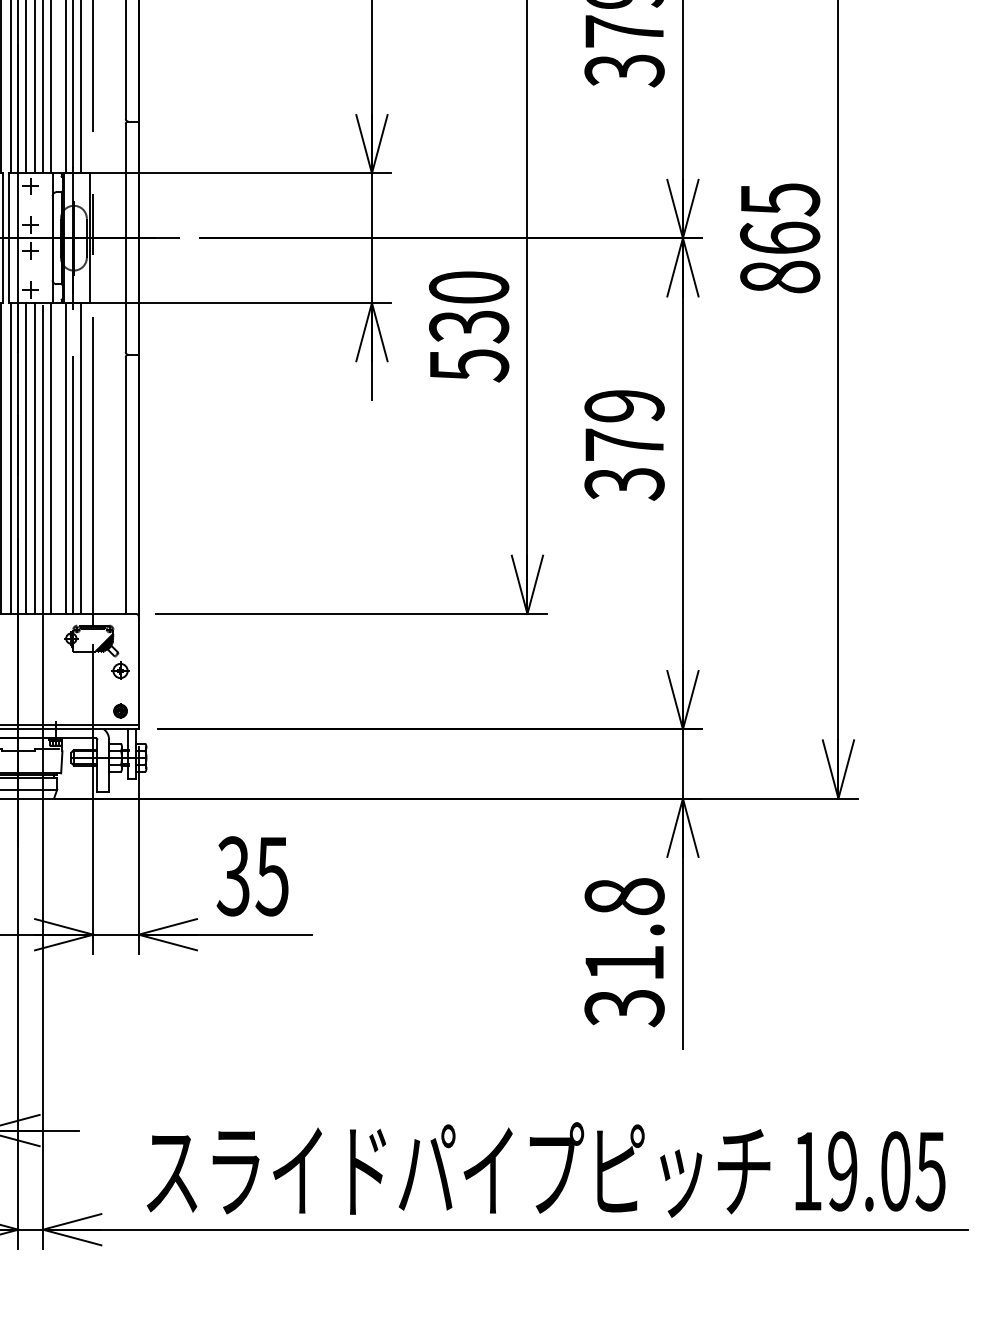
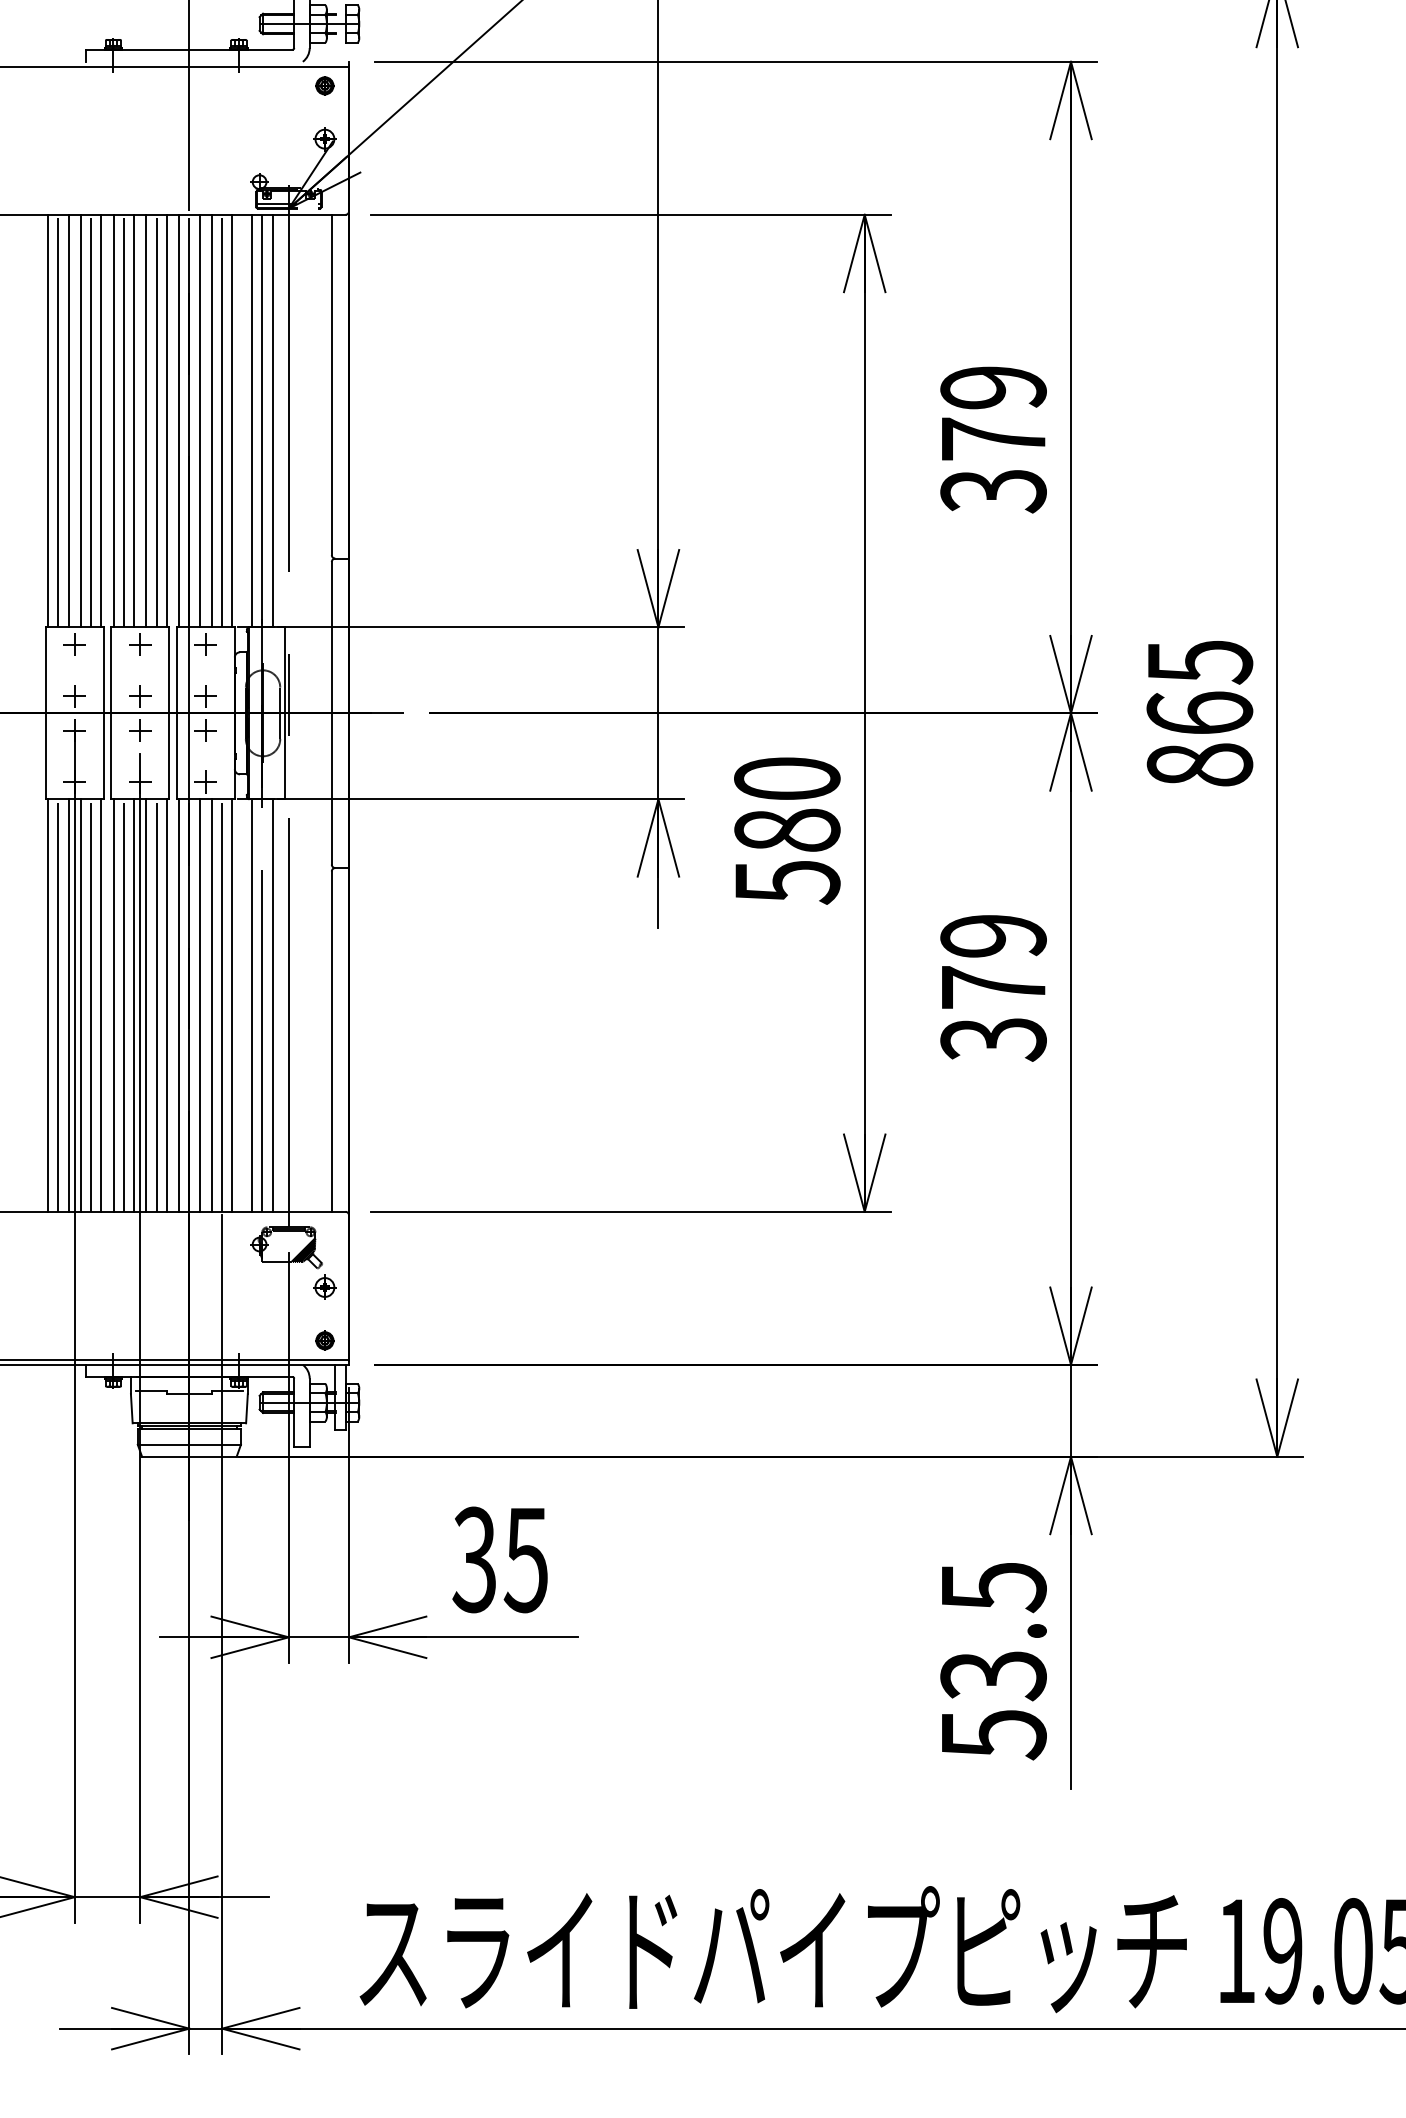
text: (469, 326) -> (787, 830), 530 -> 580
text: (624, 952) -> (993, 1661), 31.8 -> 53.5

